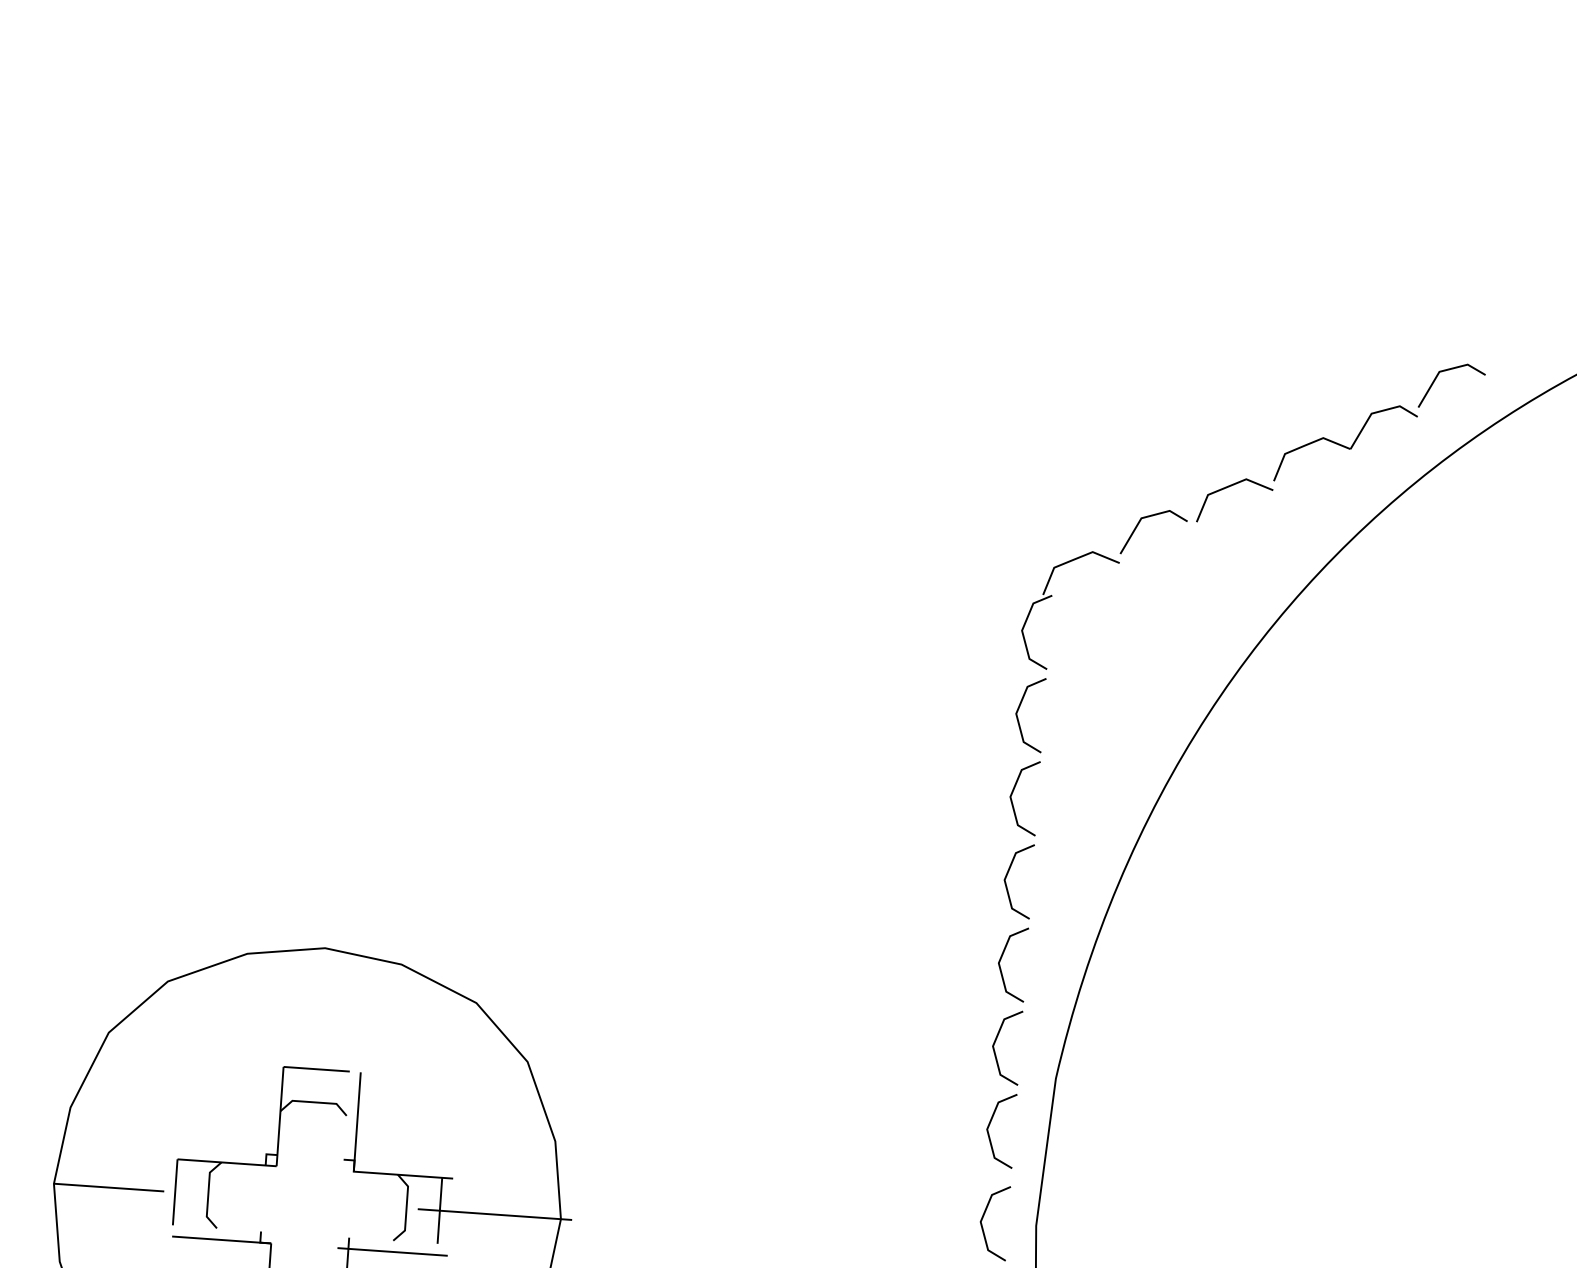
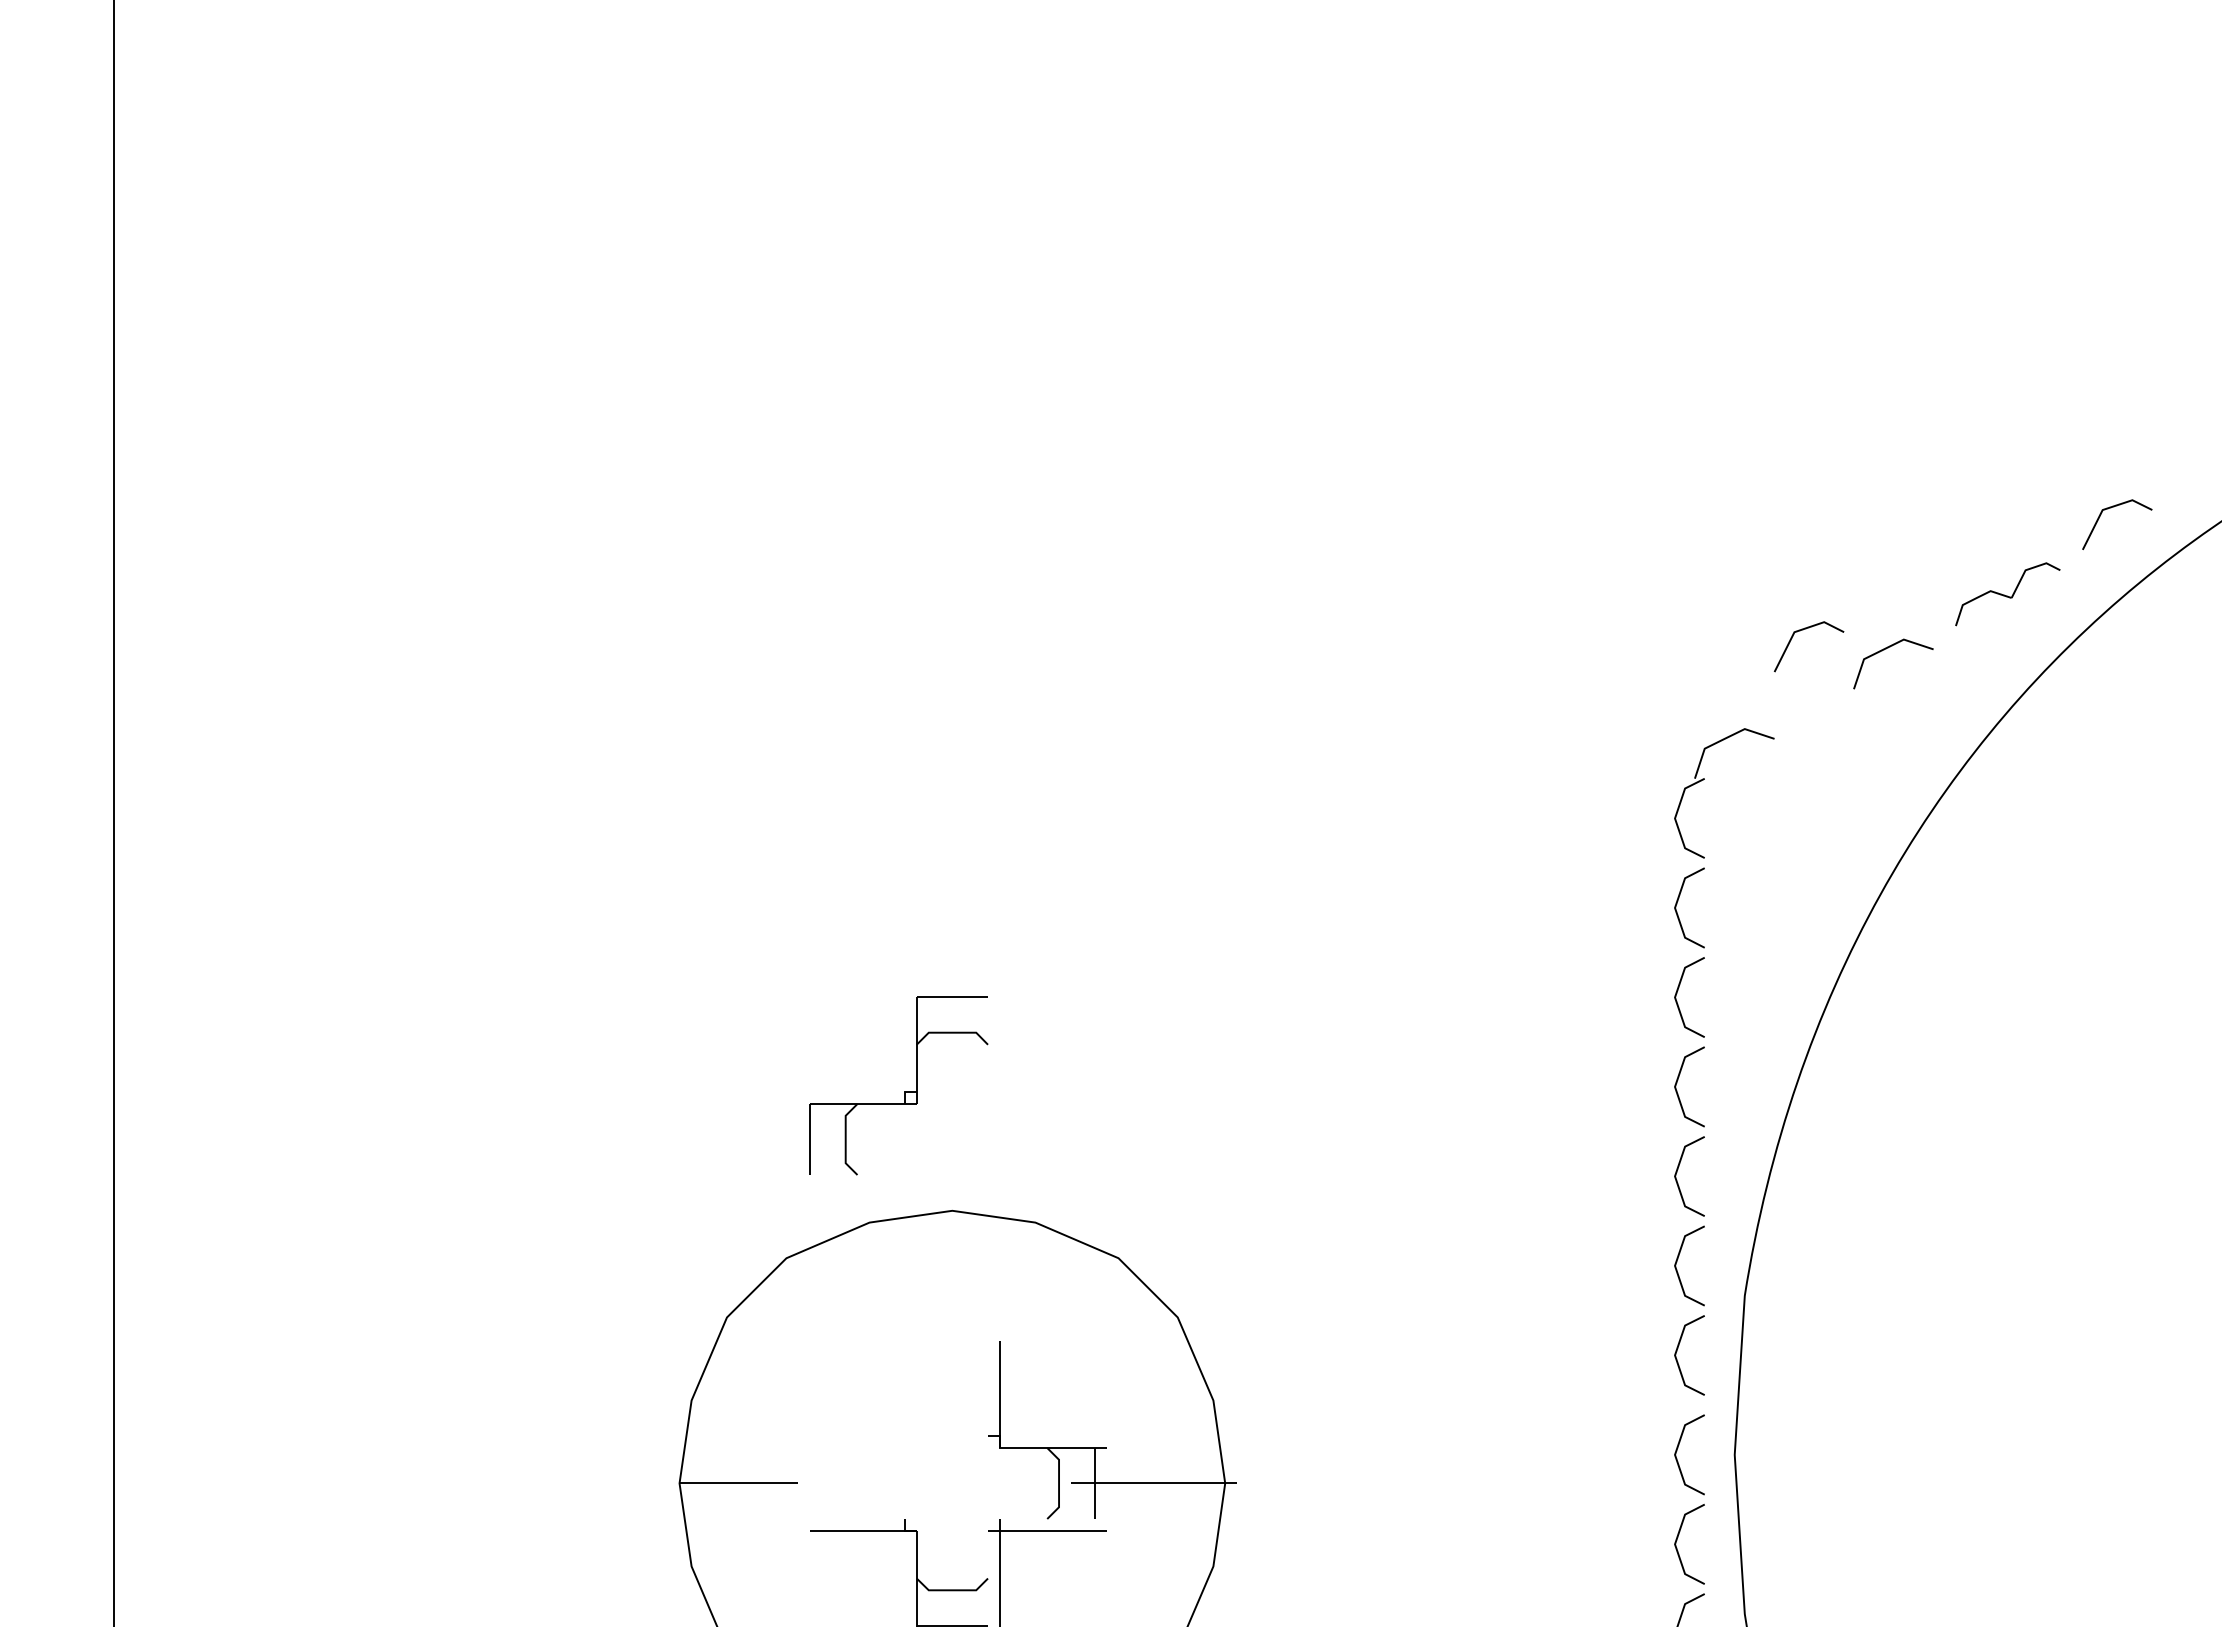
part: (1345, 444) -> (2007, 594), size x0.7
curve: (1149, 517) -> (1803, 630), moved
part: (266, 1153) -> (904, 1091), moved

